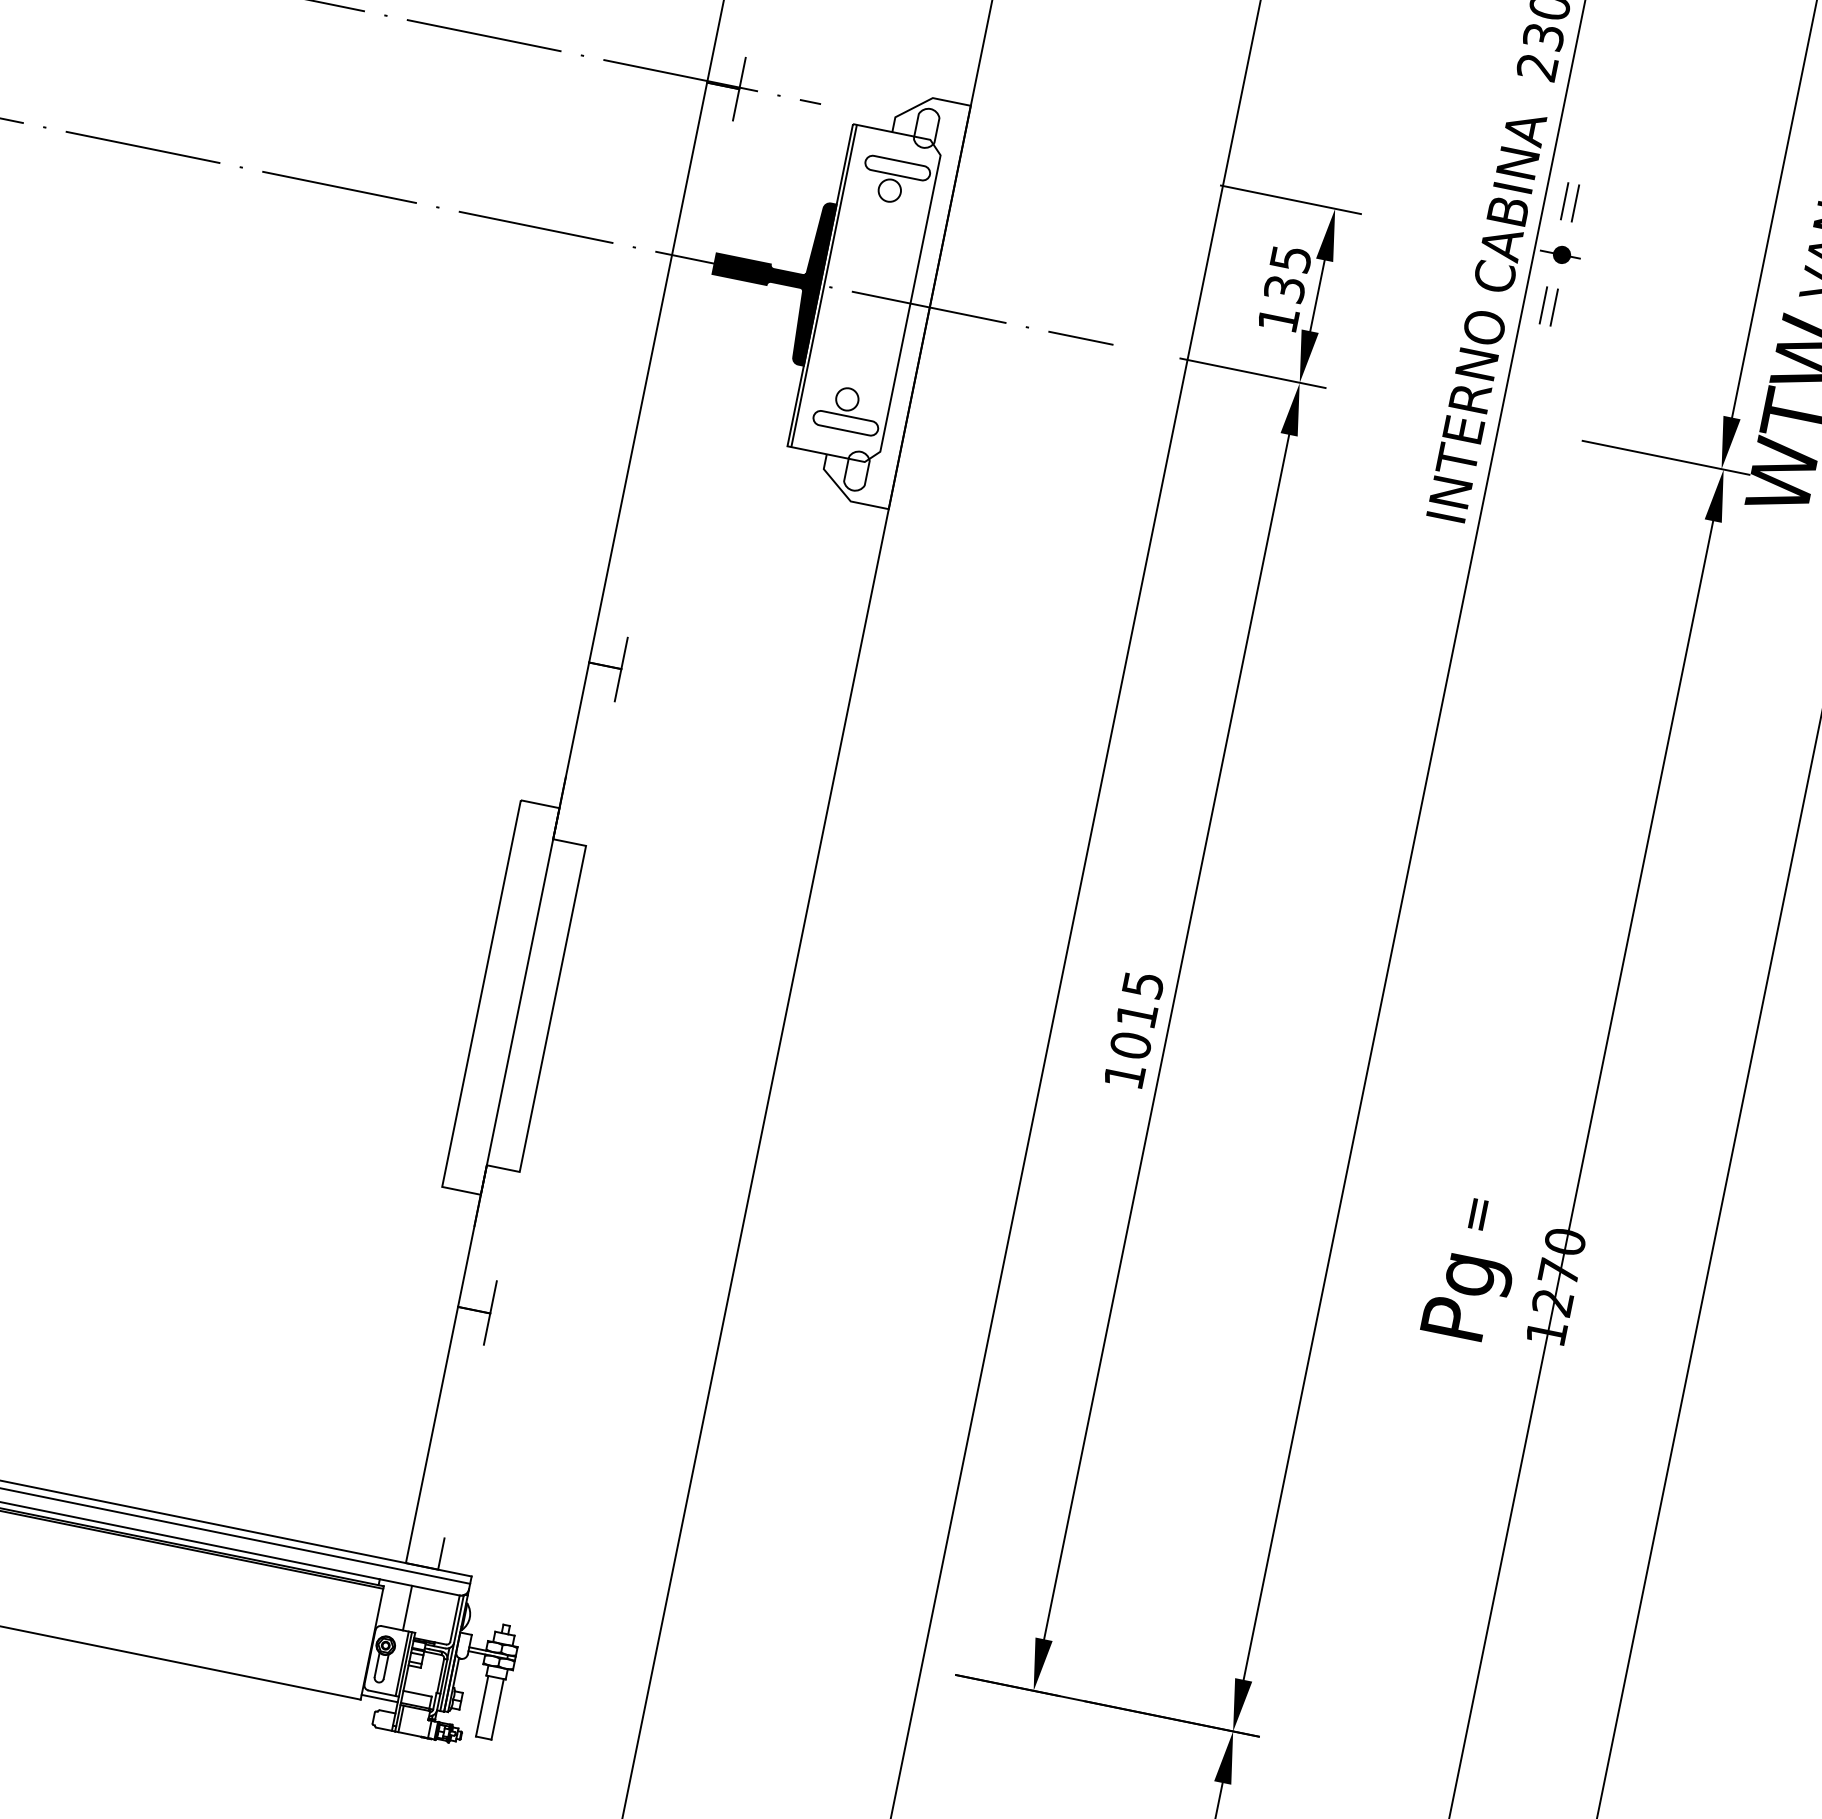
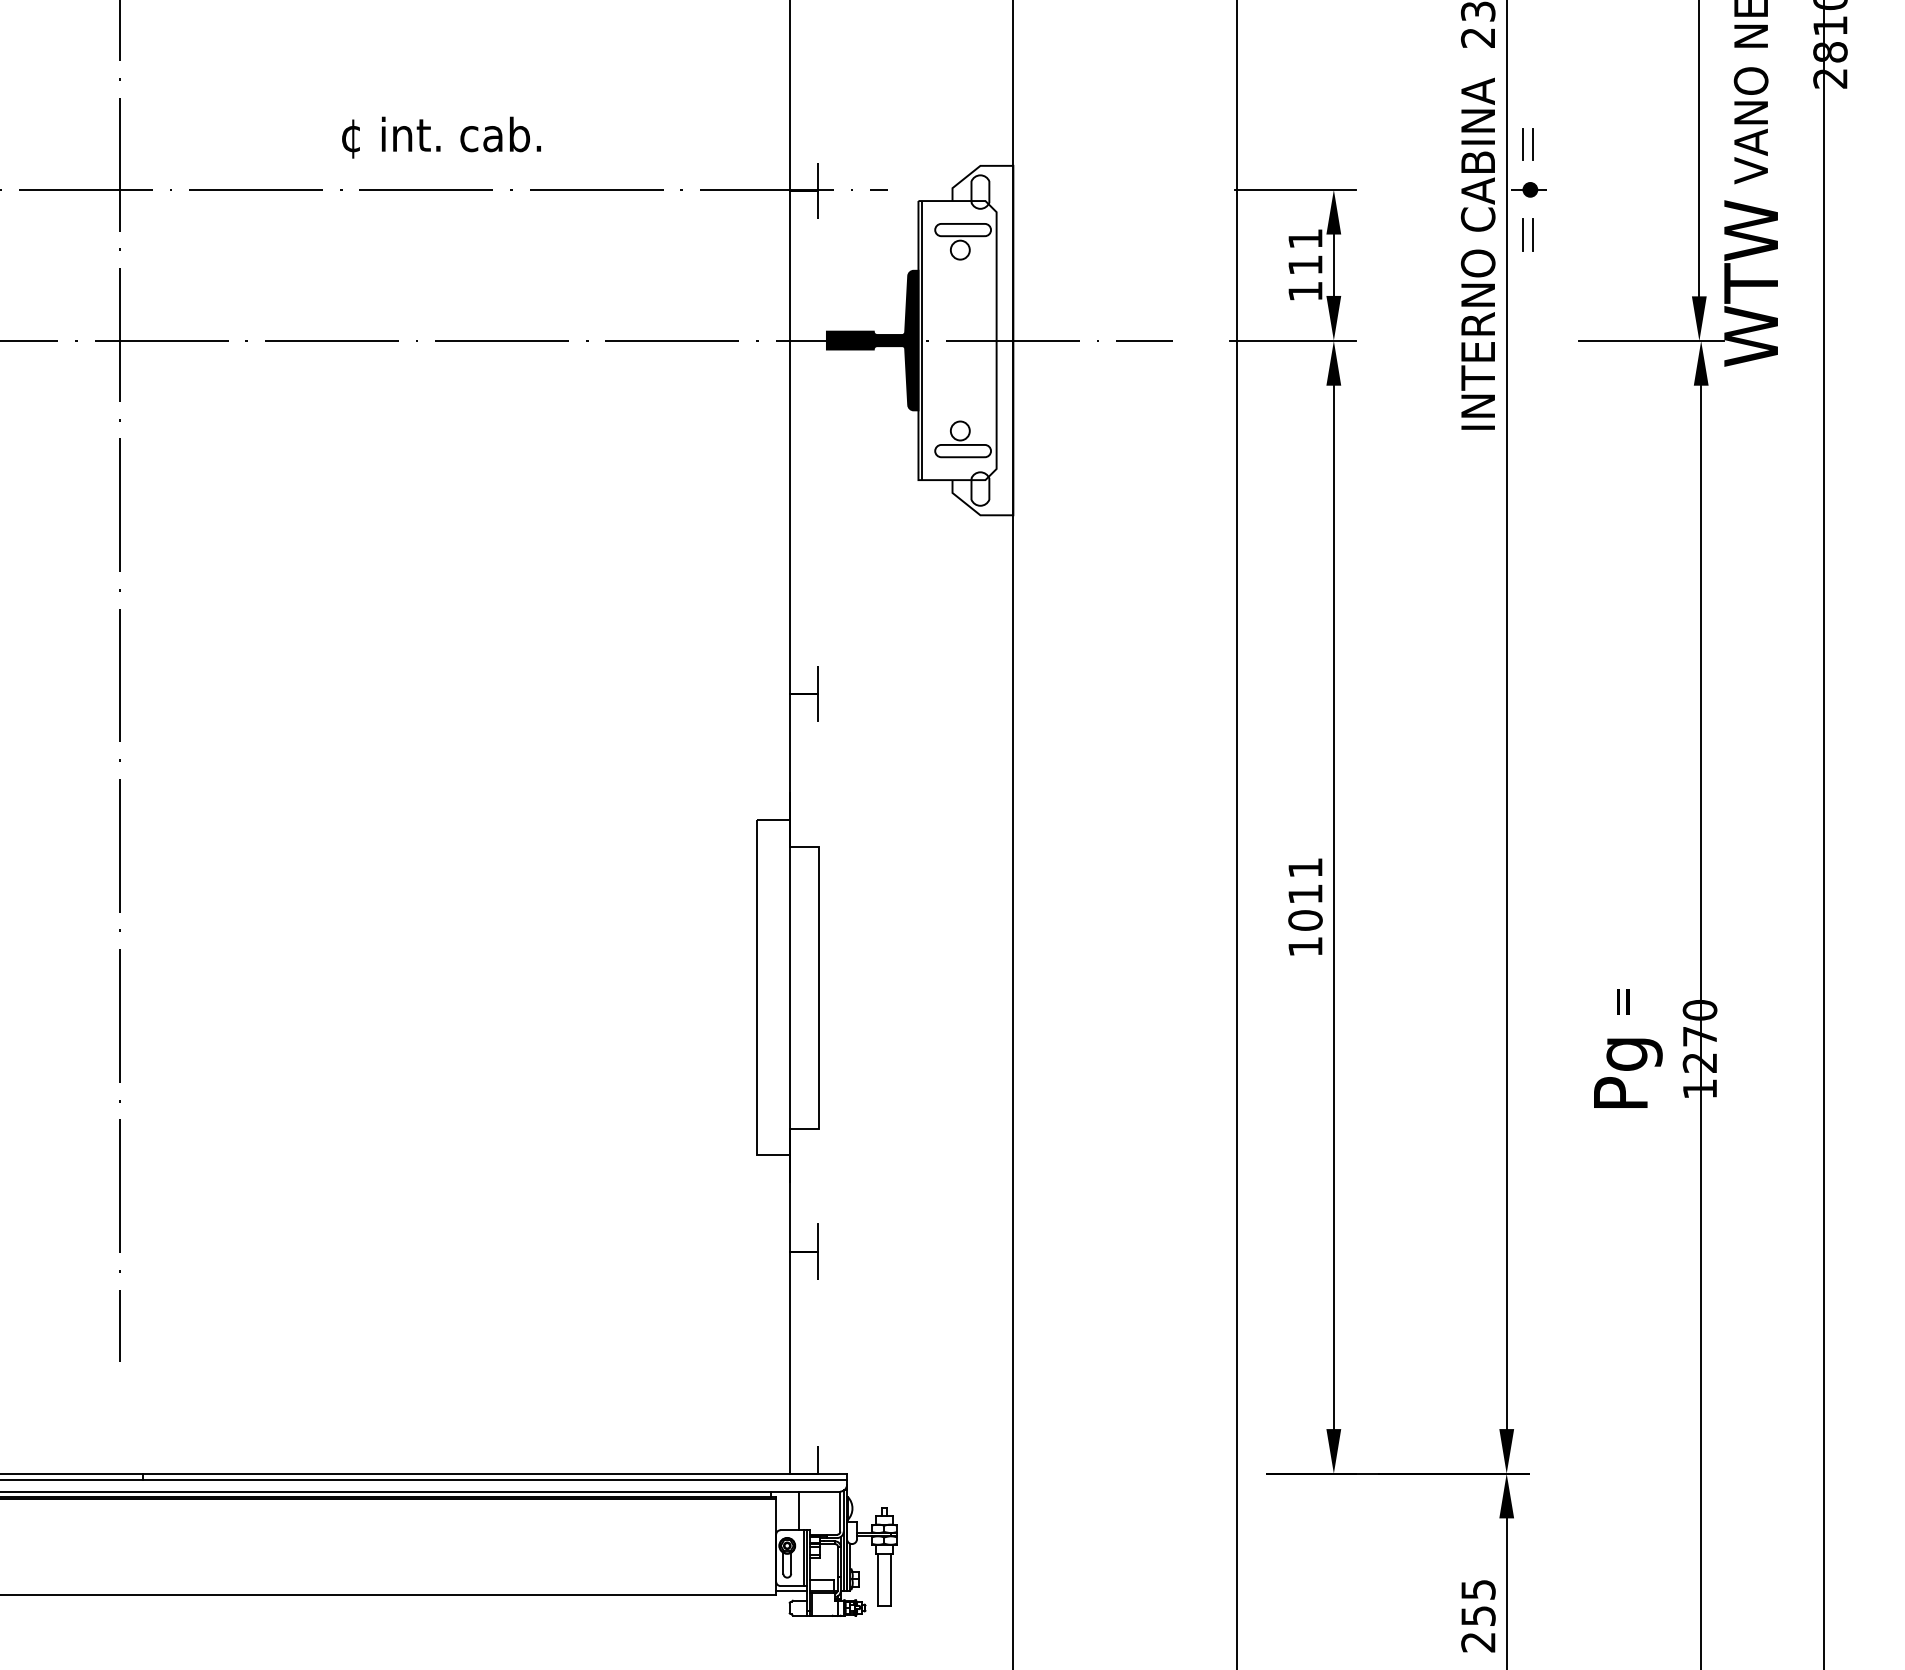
text: (1287, 274) -> (1305, 252), 135 -> 111
text: (1143, 984) -> (1305, 867), 1015 -> 1011

